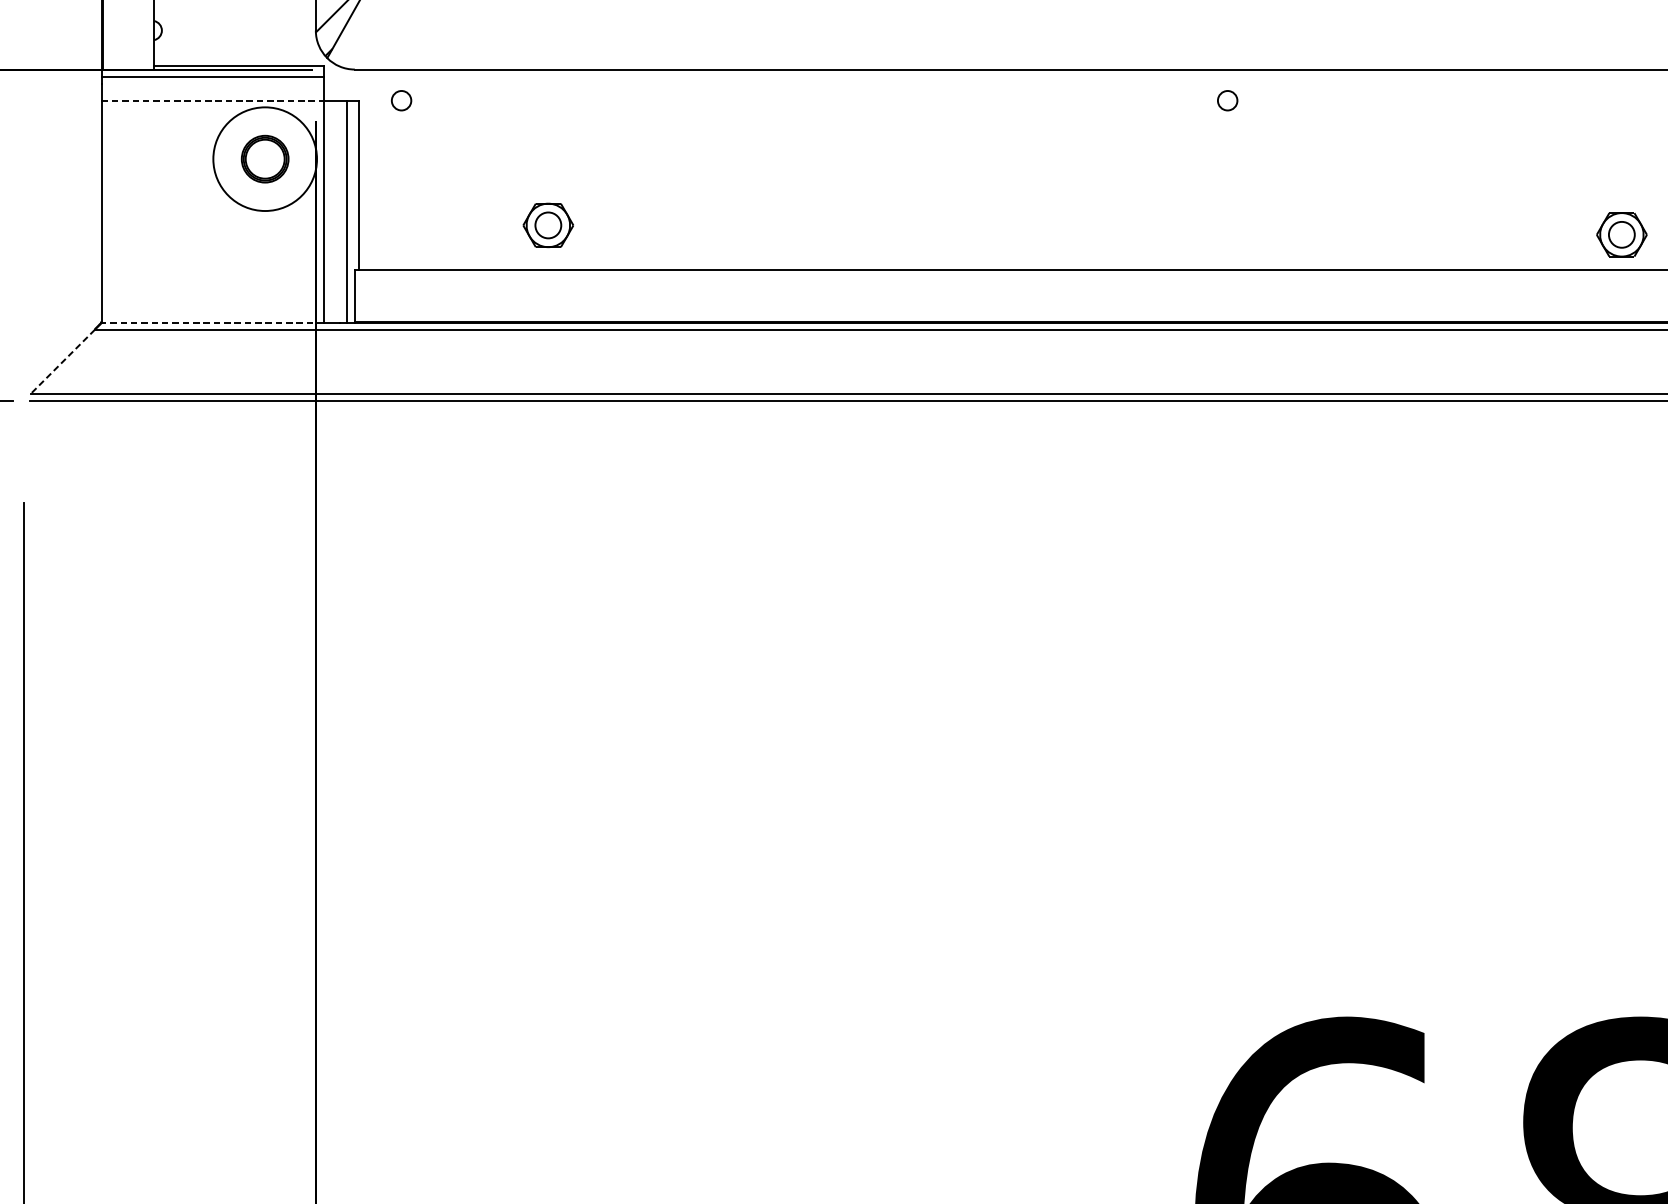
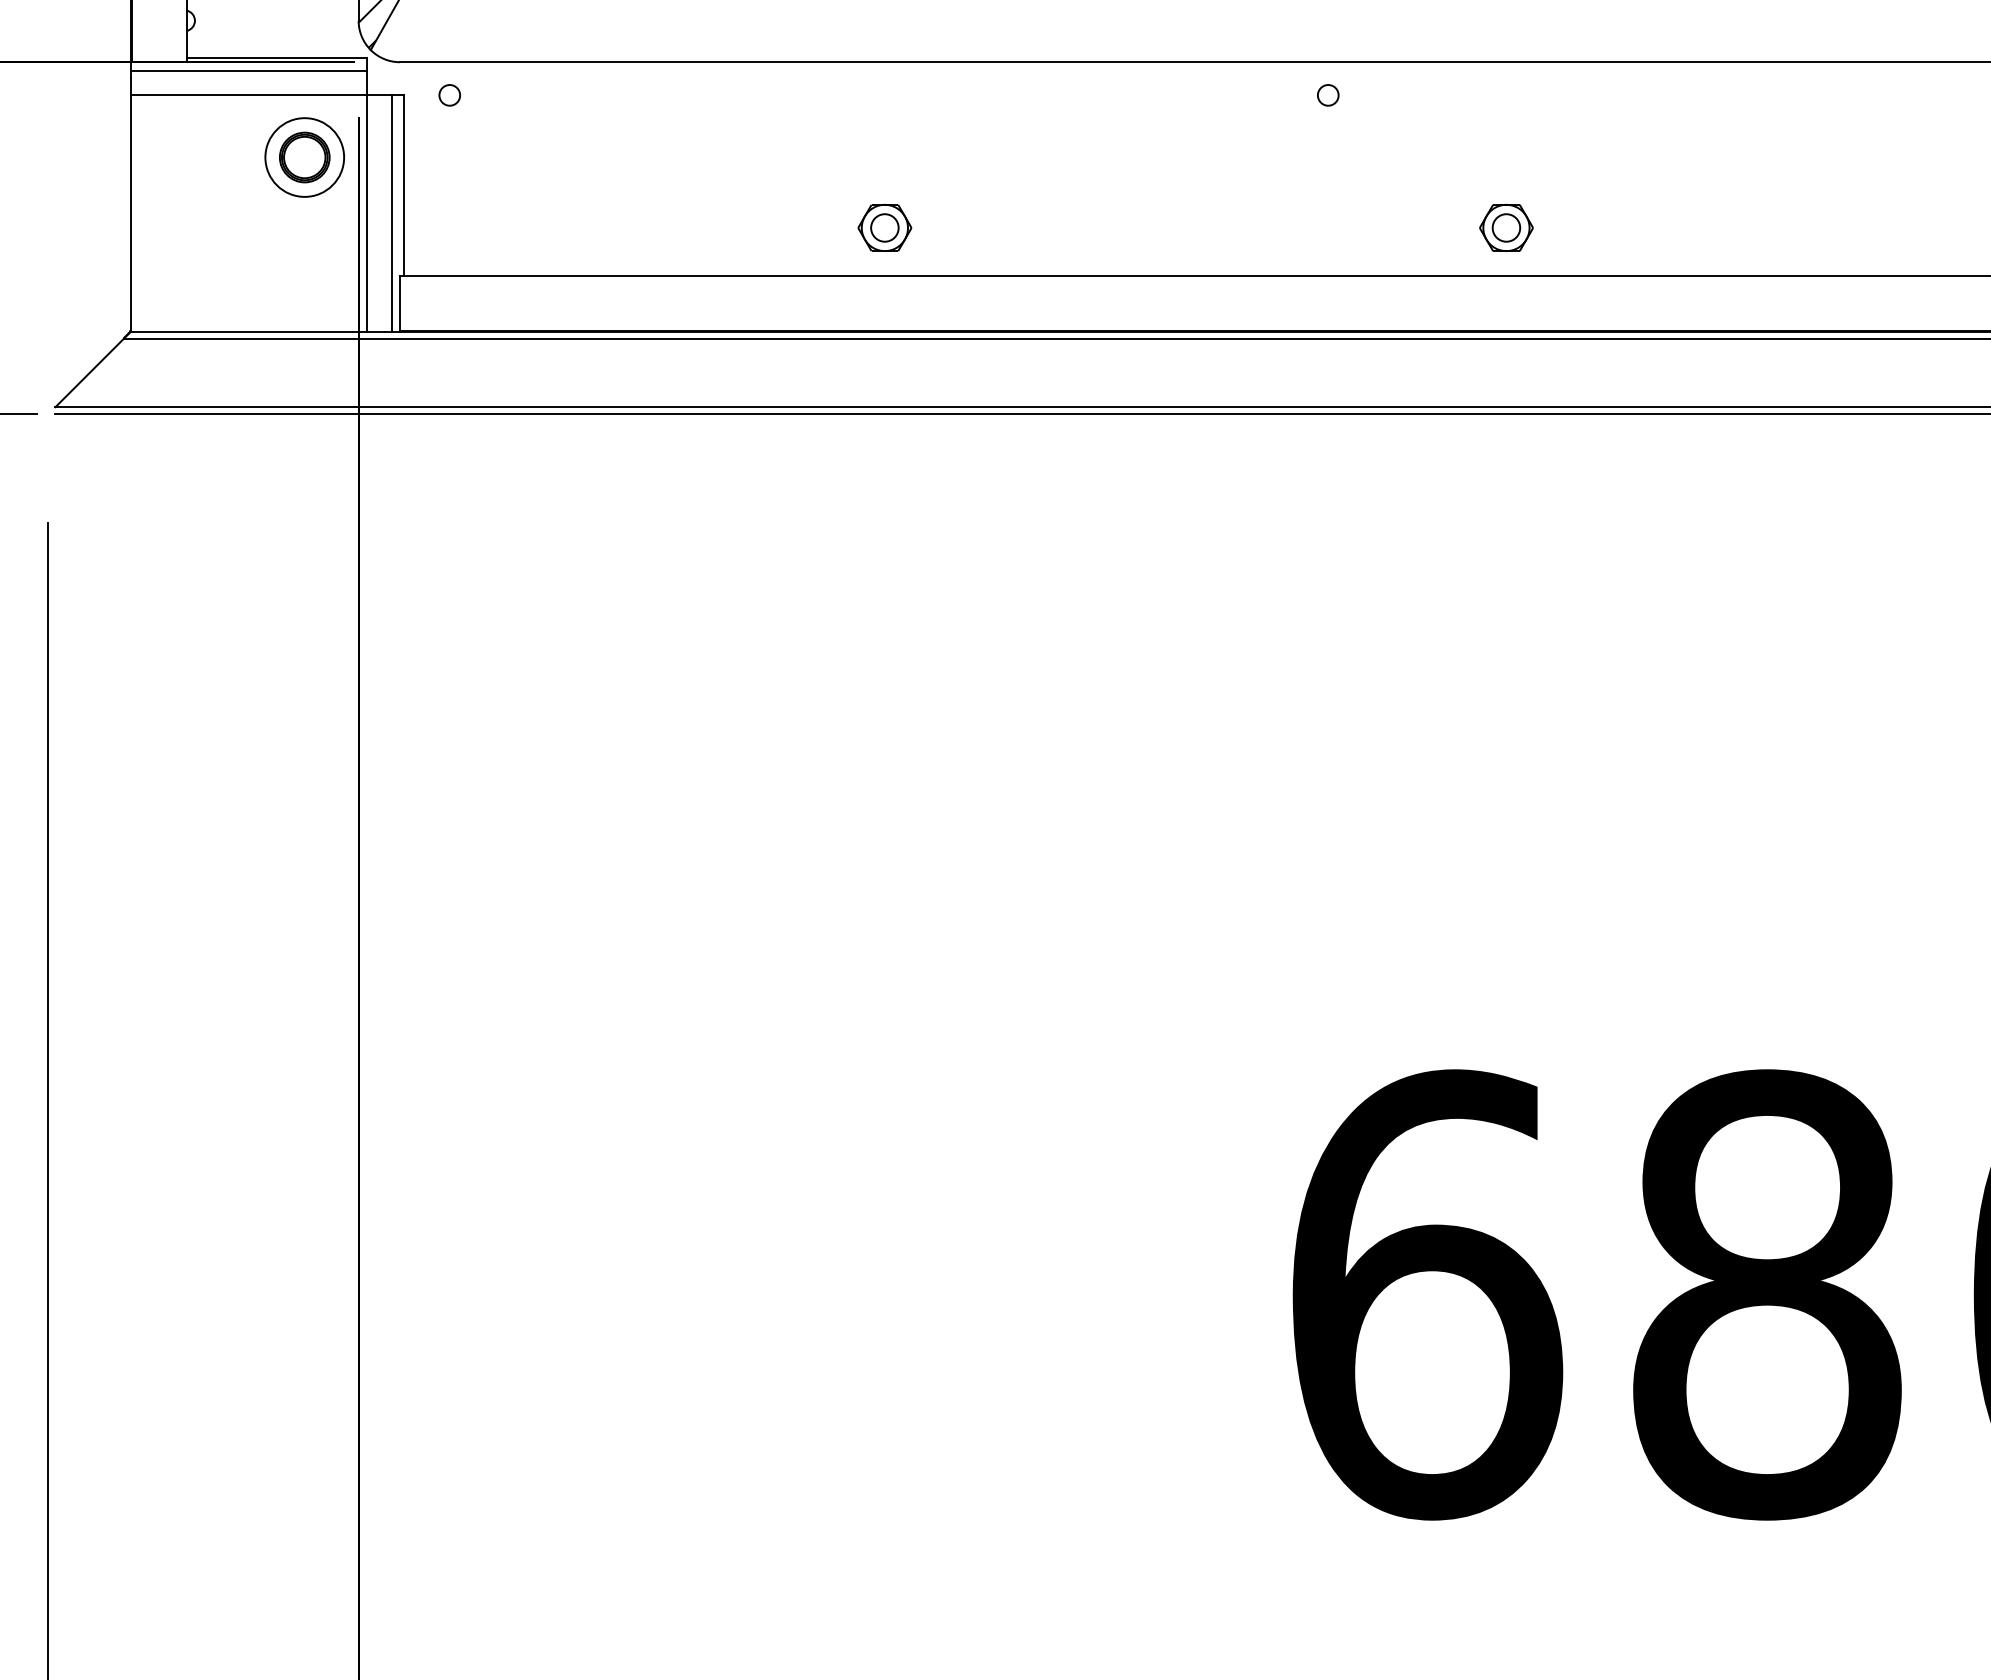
line: (213, 100) -> (249, 95), dashed -> solid
circle: (264, 159) -> (304, 157), size x0.71
part: (547, 224) -> (884, 227), moved
part: (1621, 234) -> (1506, 227), moved
line: (212, 322) -> (248, 331), dashed -> solid
line: (62, 362) -> (89, 373), dashed -> solid

